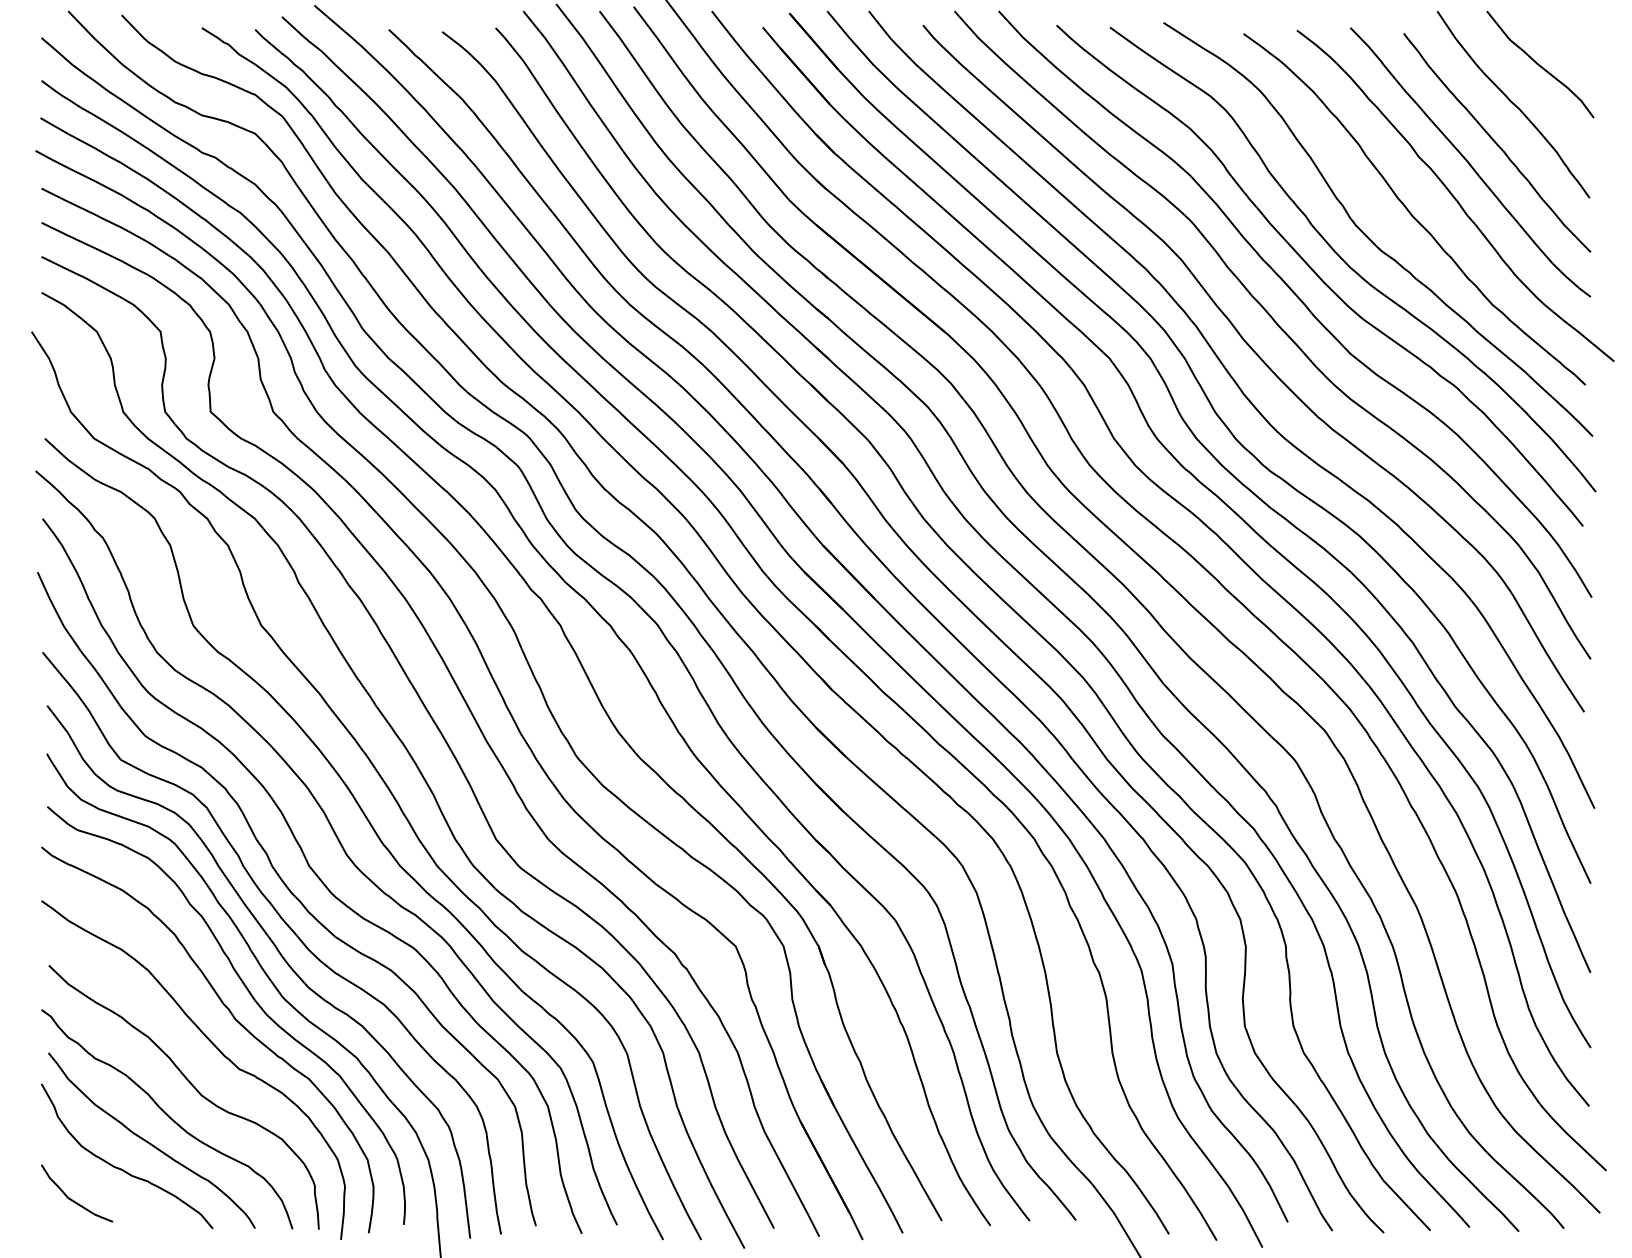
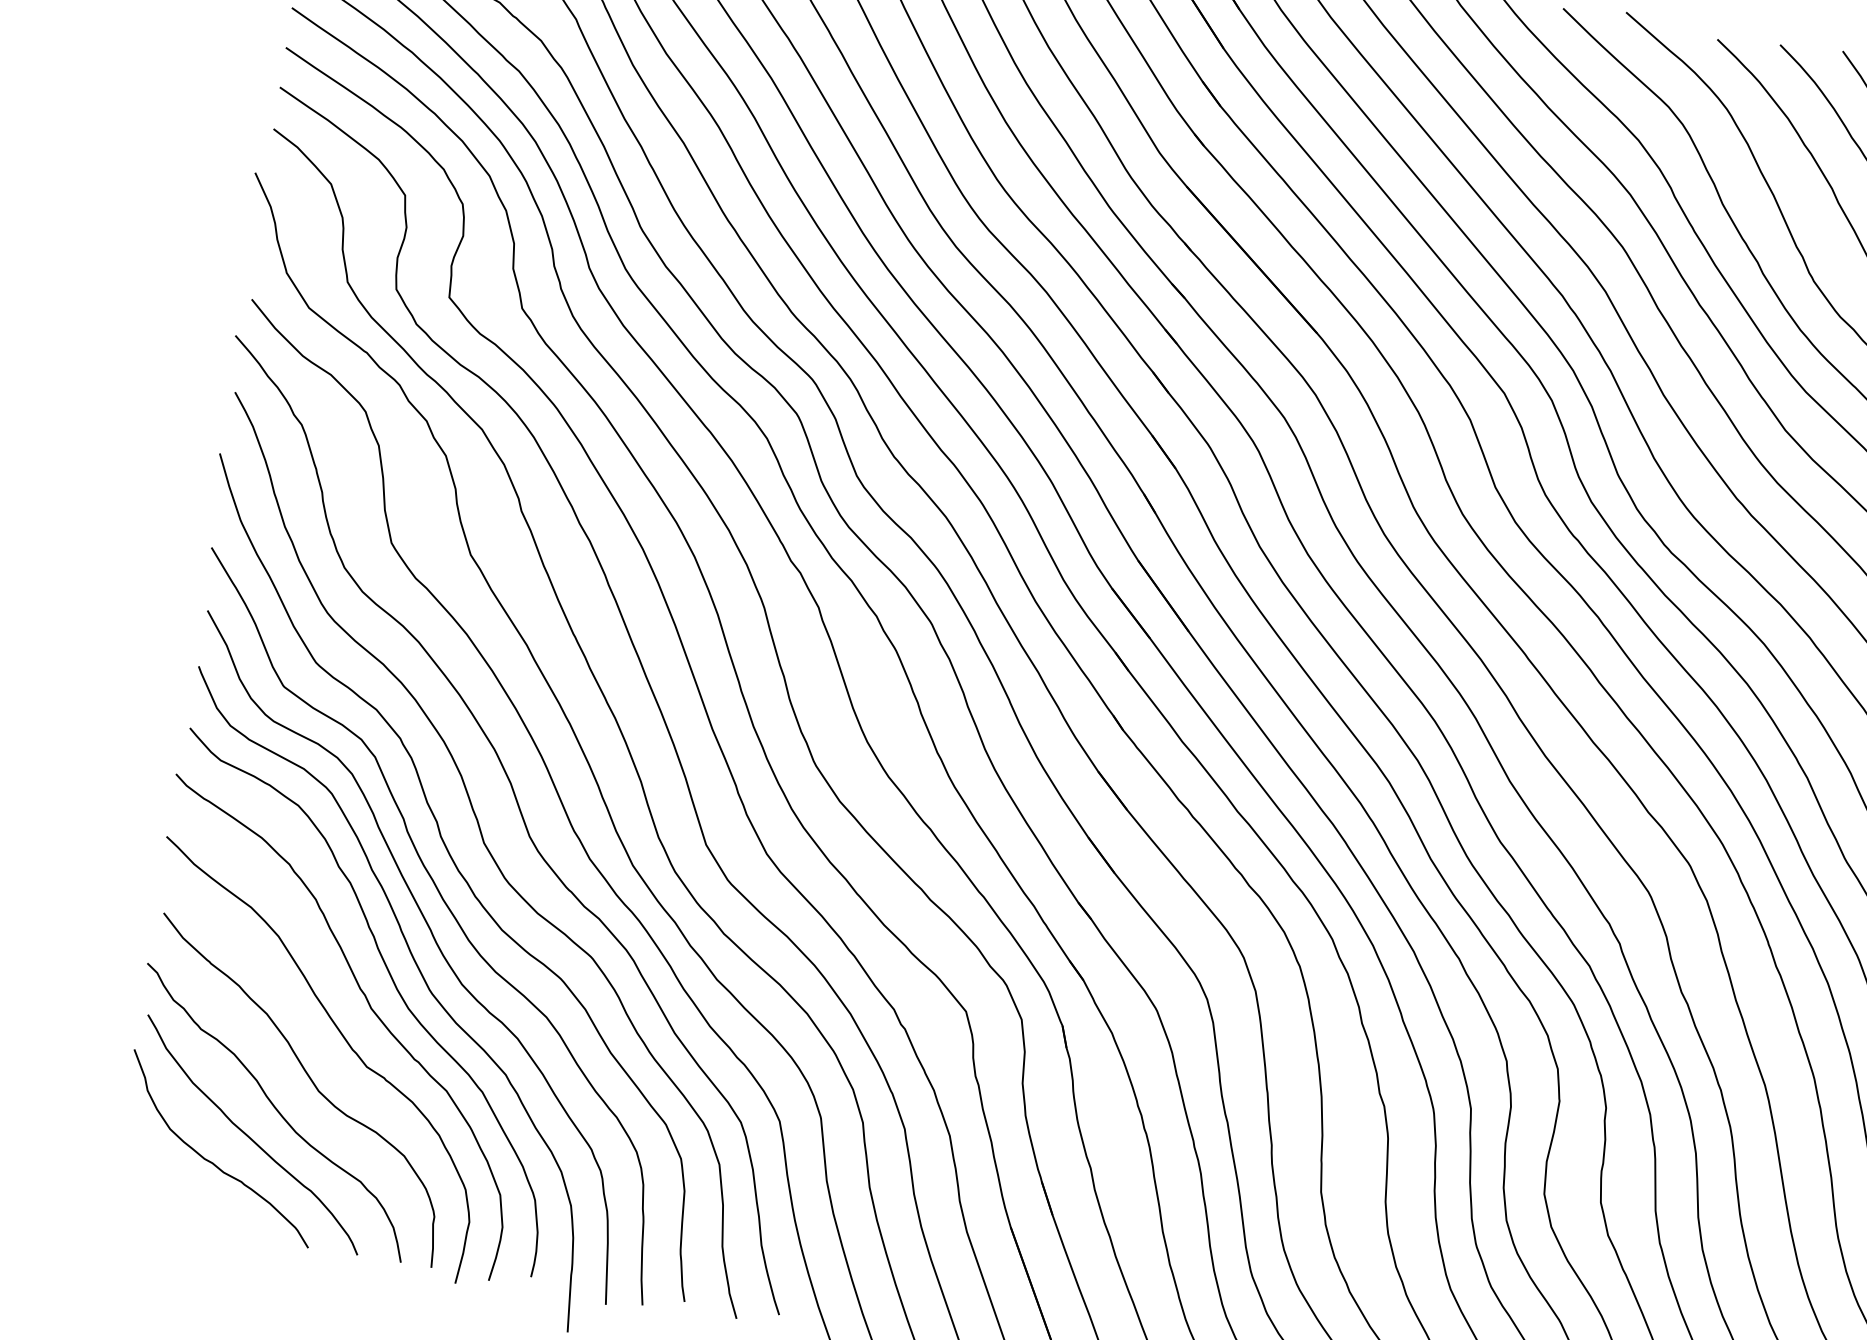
curve: (74, 1200) -> (152, 1190), removed

